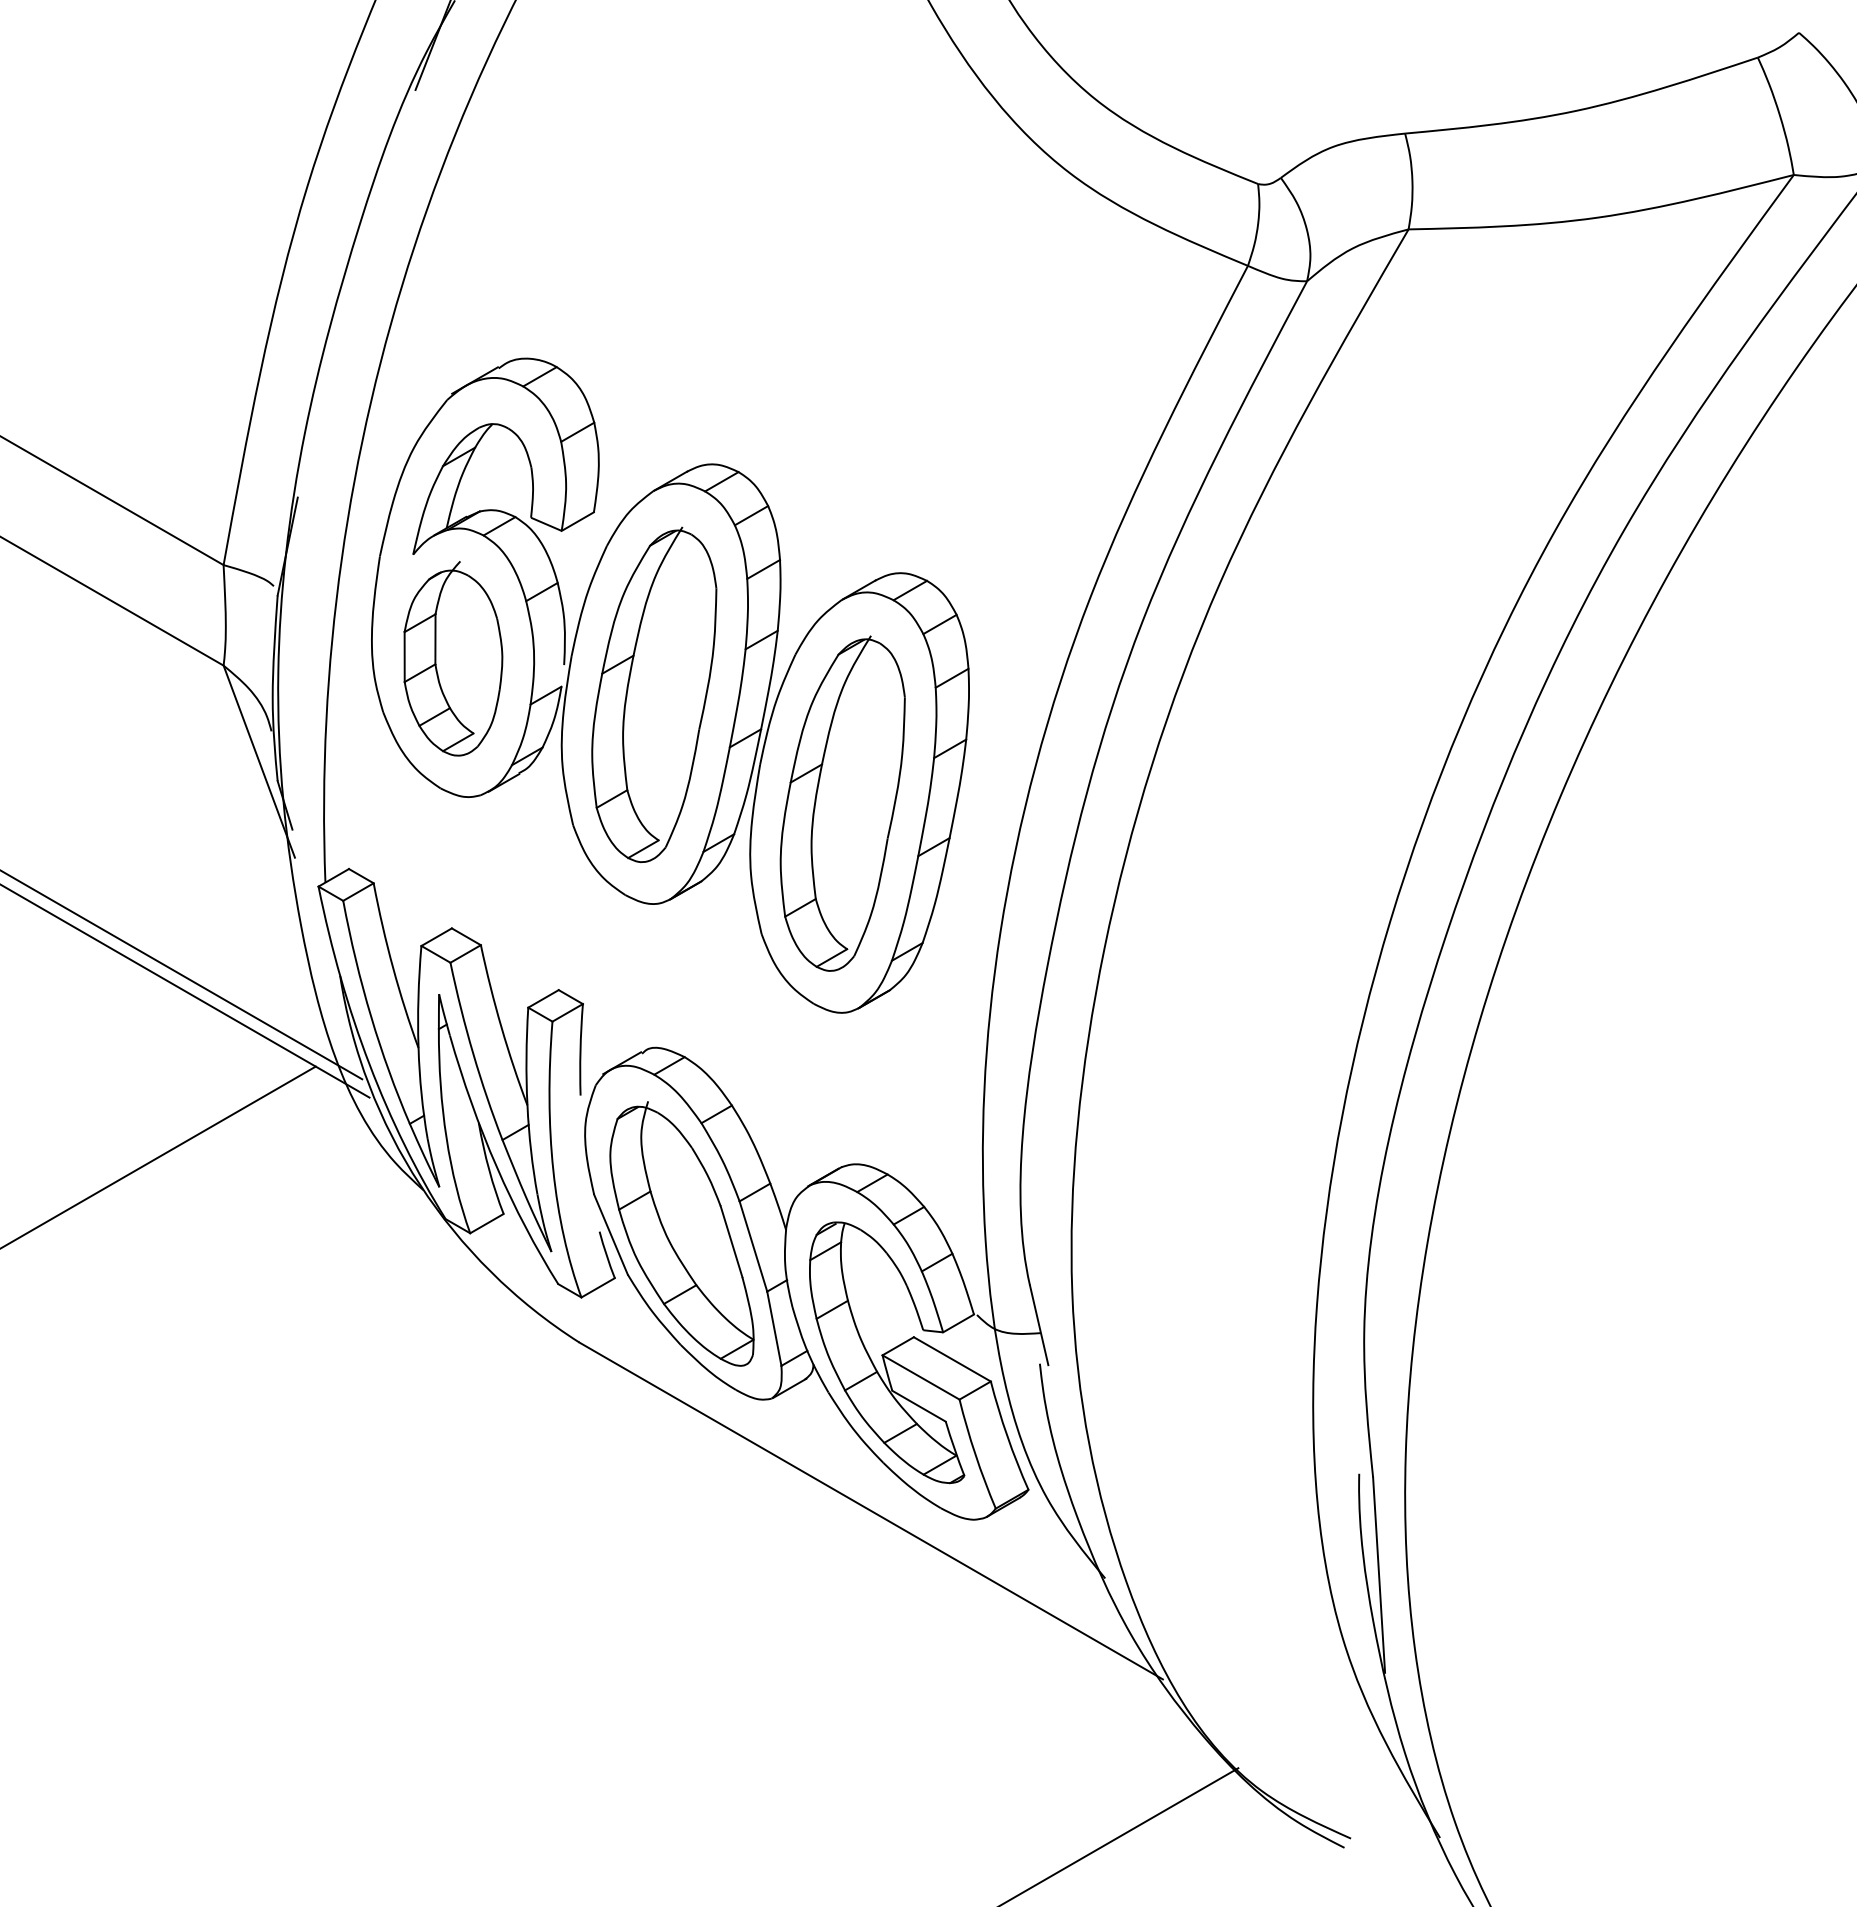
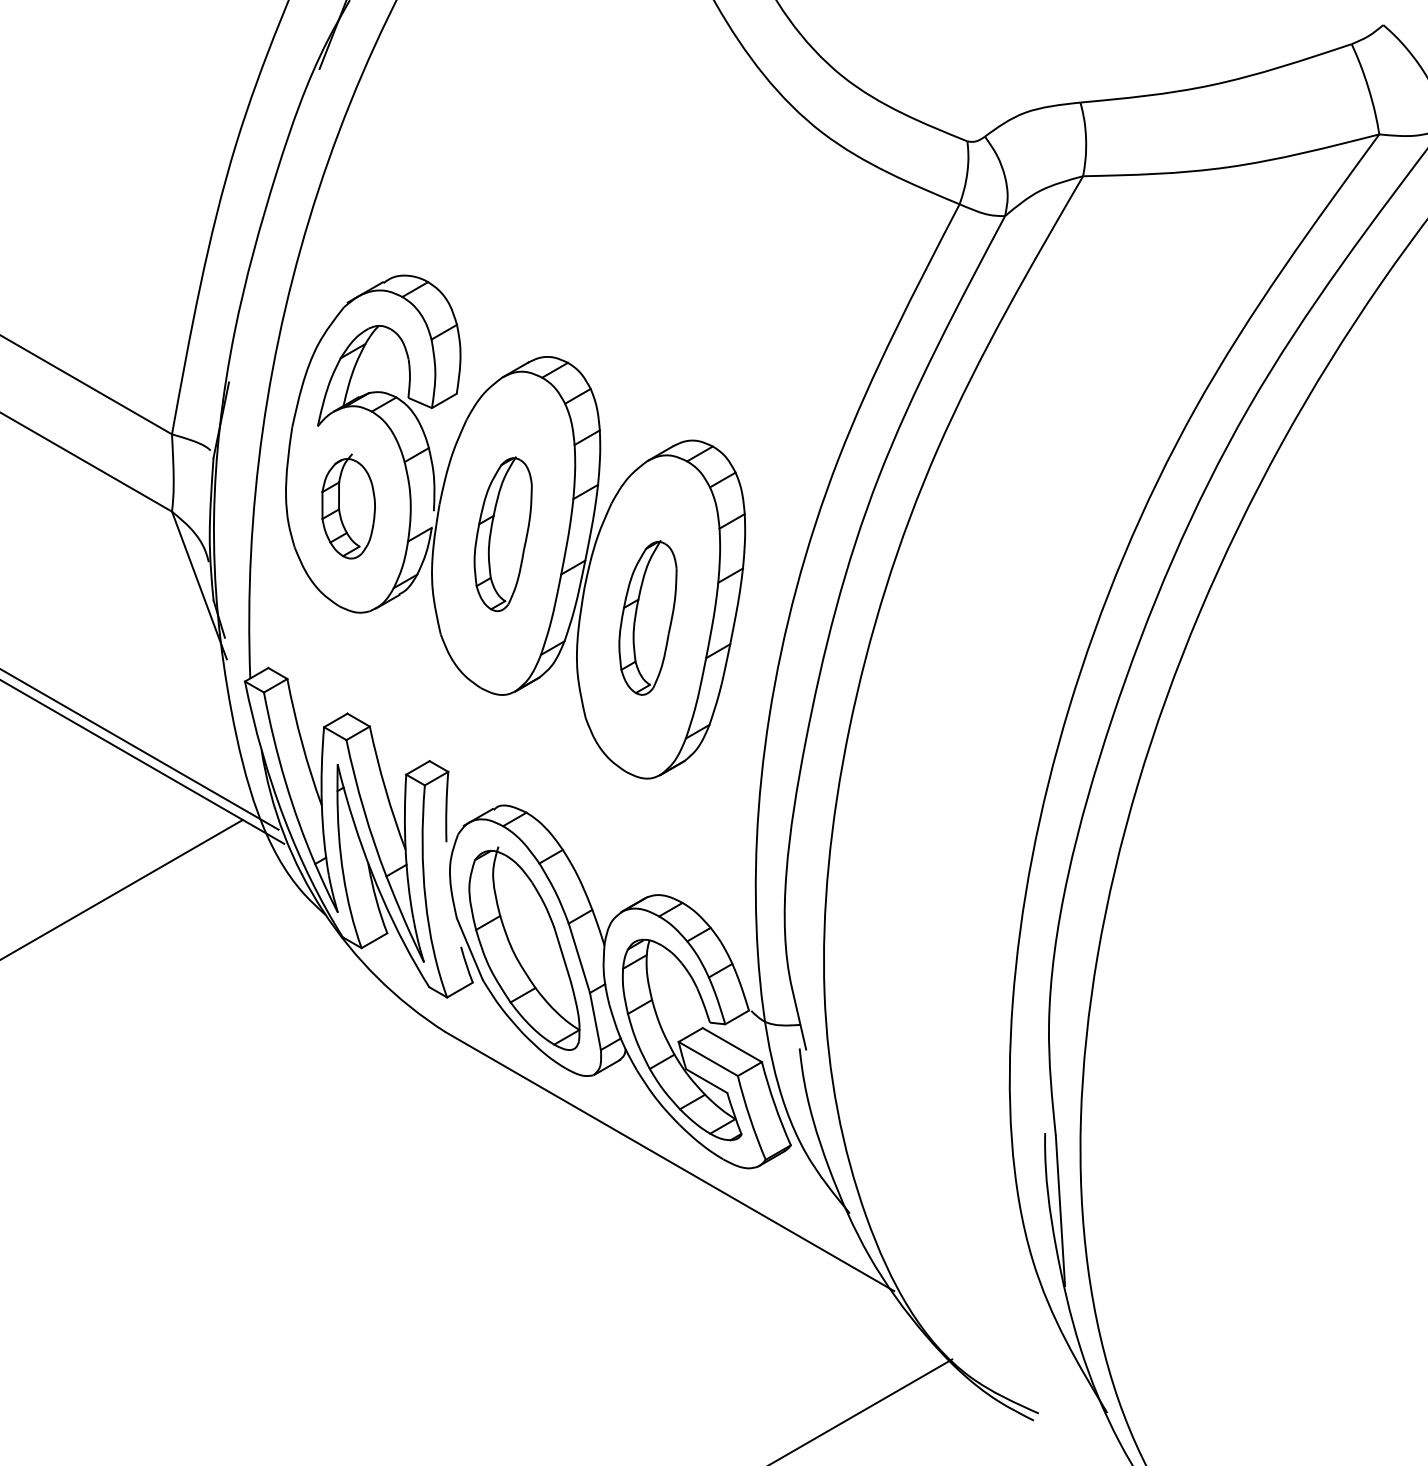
part: (453, 658) -> (348, 506), size x0.7
part: (654, 694) -> (503, 533), size x0.6
part: (842, 803) -> (647, 617), size x0.6

